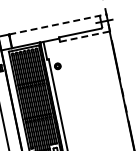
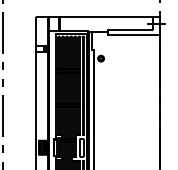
line: (58, 24) -> (110, 17), dashed -> solid
line: (85, 36) -> (134, 34), dashed -> solid

